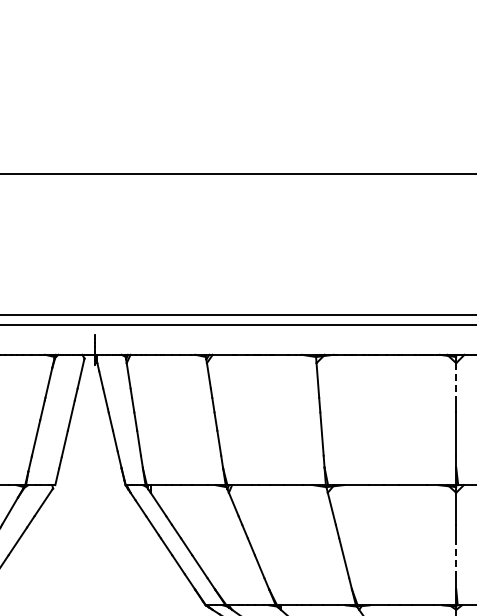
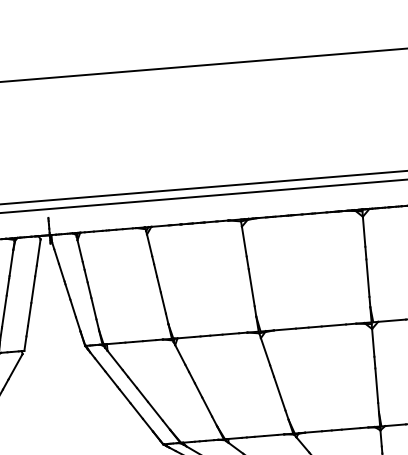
line: (456, 381) -> (364, 232), dashed -> solid
line: (456, 558) -> (377, 385), dashed -> solid

